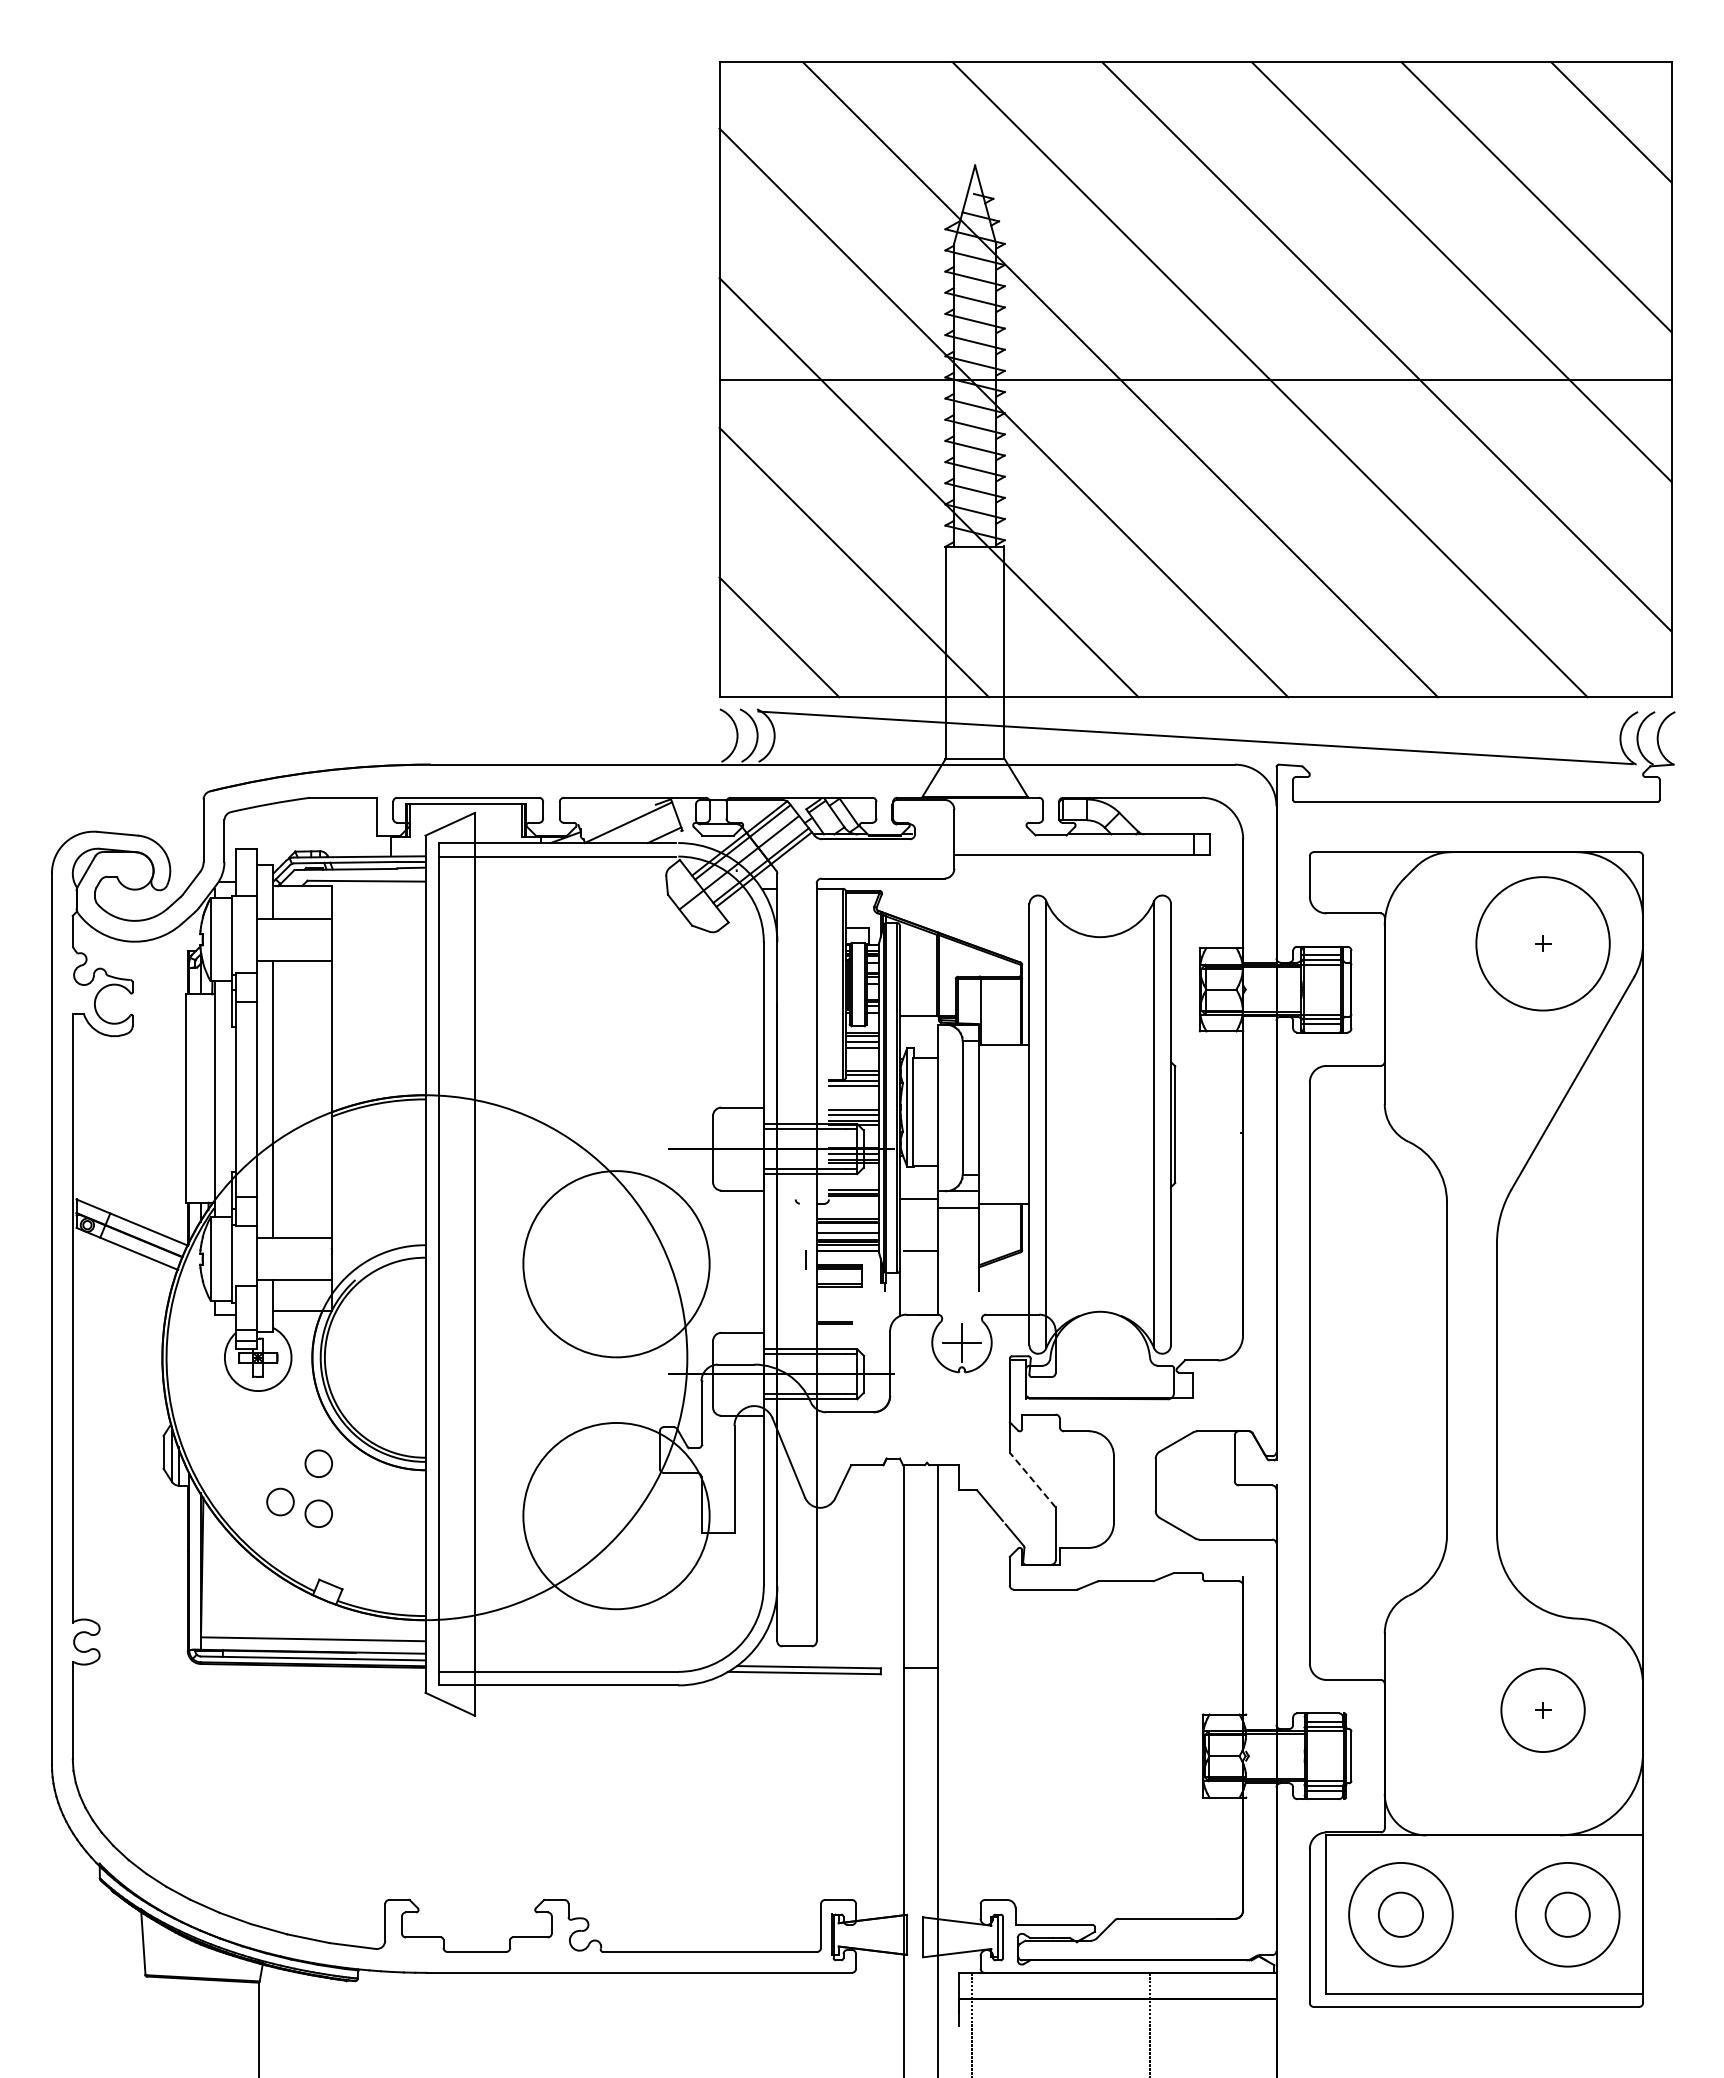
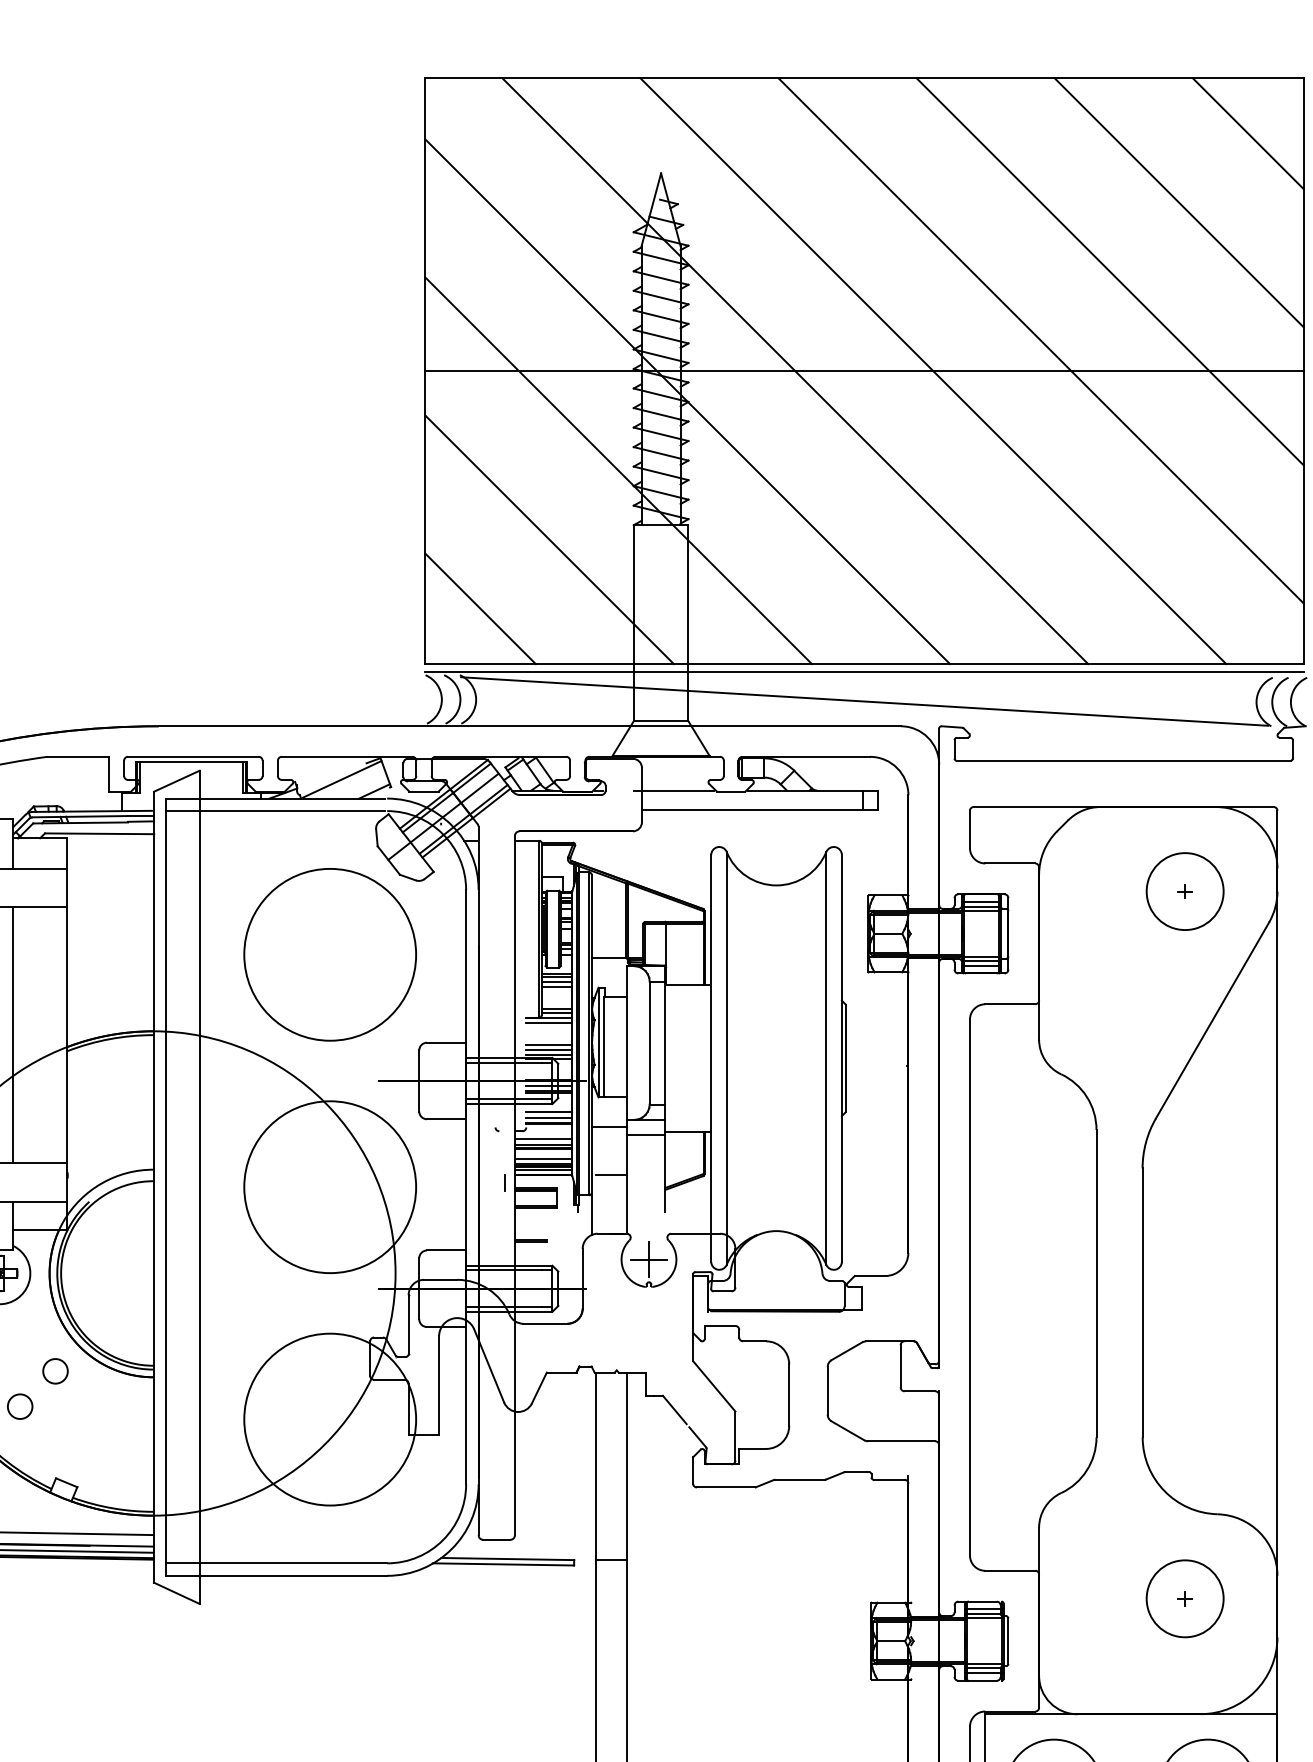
line: (1195, 705) -> (864, 671), added
line: (988, 834) -> (673, 790), added
circle: (1542, 943) -> (1184, 891), size x0.62
circle: (616, 1012) -> (330, 954), added
line: (854, 1183) -> (549, 1112), added
line: (848, 1212) -> (544, 1139), added
line: (1032, 1480) -> (714, 1386), dashed -> solid
circle: (318, 1513) -> (55, 1417), removed

